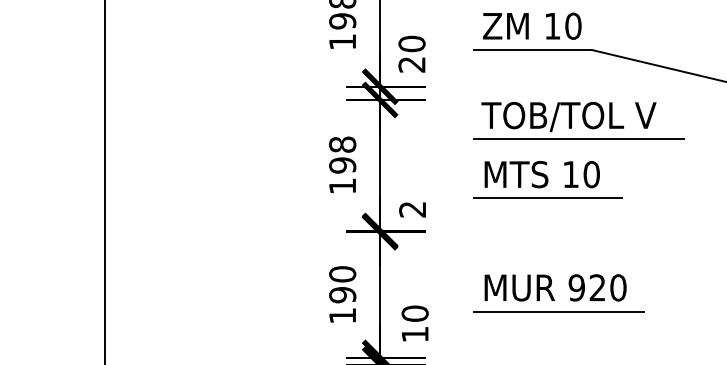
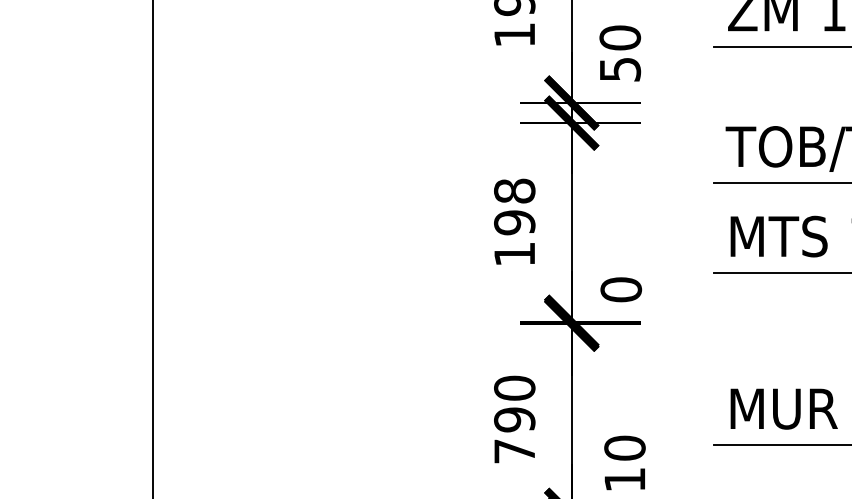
text: (411, 64) -> (619, 69), 20 -> 50
text: (412, 209) -> (620, 289), 2 -> 0
text: (342, 315) -> (514, 450), 190 -> 790

